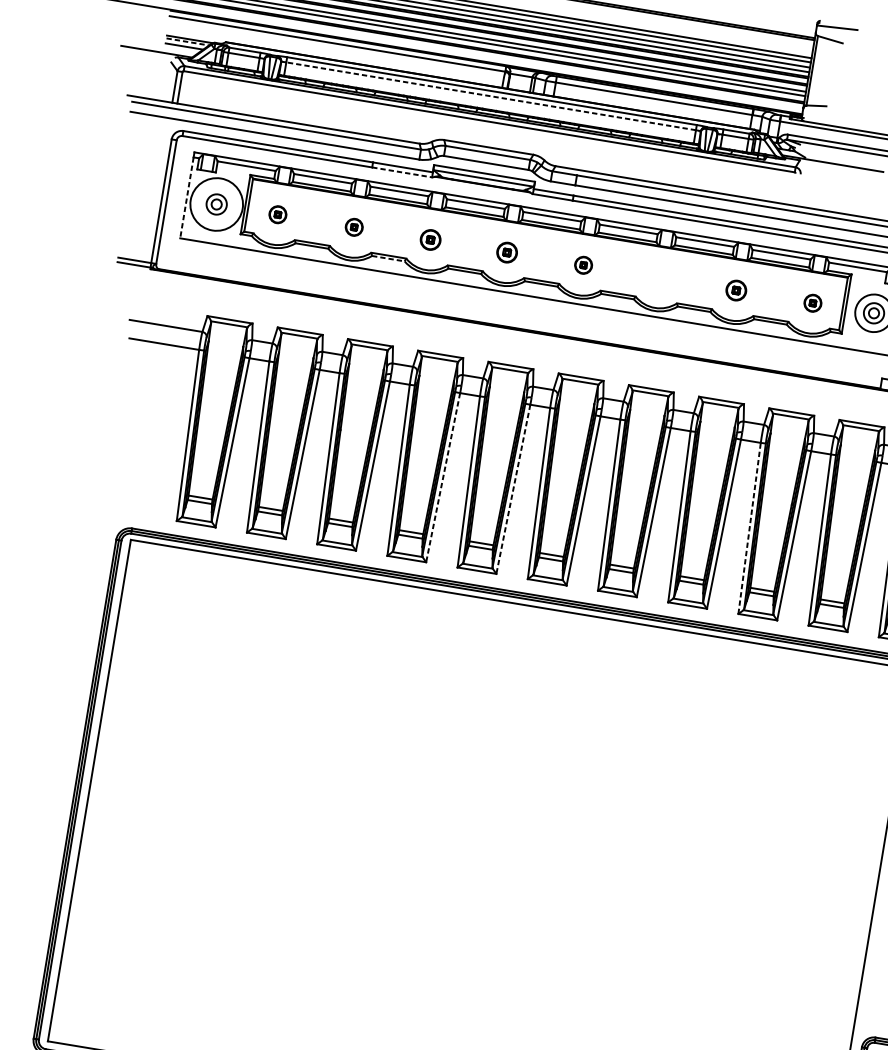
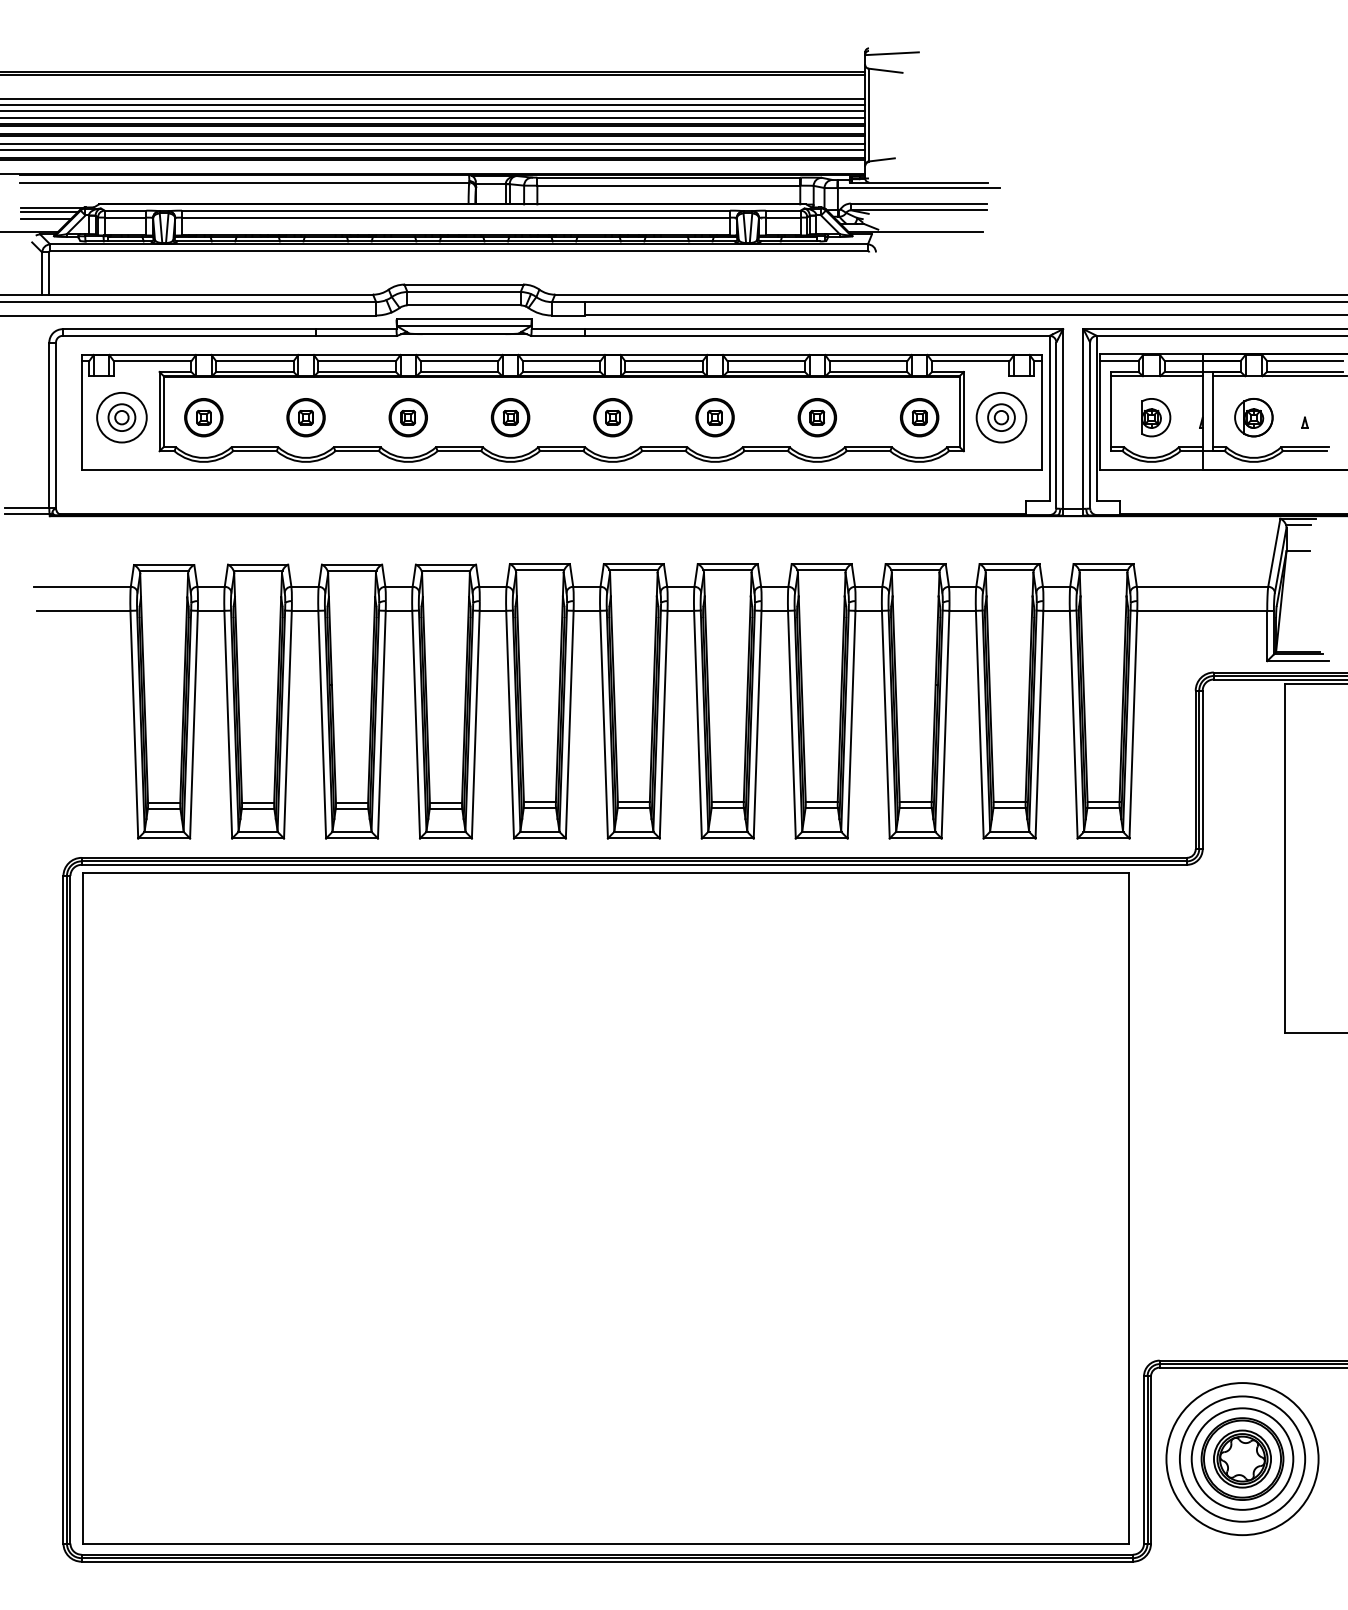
line: (187, 42) -> (49, 212), dashed -> solid
line: (490, 96) -> (455, 217), dashed -> solid
line: (402, 172) -> (357, 335), dashed -> solid
line: (186, 197) -> (81, 415), dashed -> solid
circle: (216, 204) -> (121, 417), size x0.71
part: (277, 214) -> (203, 417), size x1.67
part: (353, 227) -> (305, 417), size x1.67
part: (430, 239) -> (407, 417), size x1.43
part: (507, 252) -> (510, 417), size x1.43
line: (388, 258) -> (357, 451), dashed -> solid
part: (583, 265) -> (612, 417), size x1.67
part: (659, 277) -> (714, 417), added
part: (735, 290) -> (816, 417), size x1.43
part: (812, 303) -> (919, 417), size x1.67
line: (442, 477) -> (475, 724), dashed -> solid
line: (513, 489) -> (569, 724), dashed -> solid
line: (749, 528) -> (885, 724), dashed -> solid

